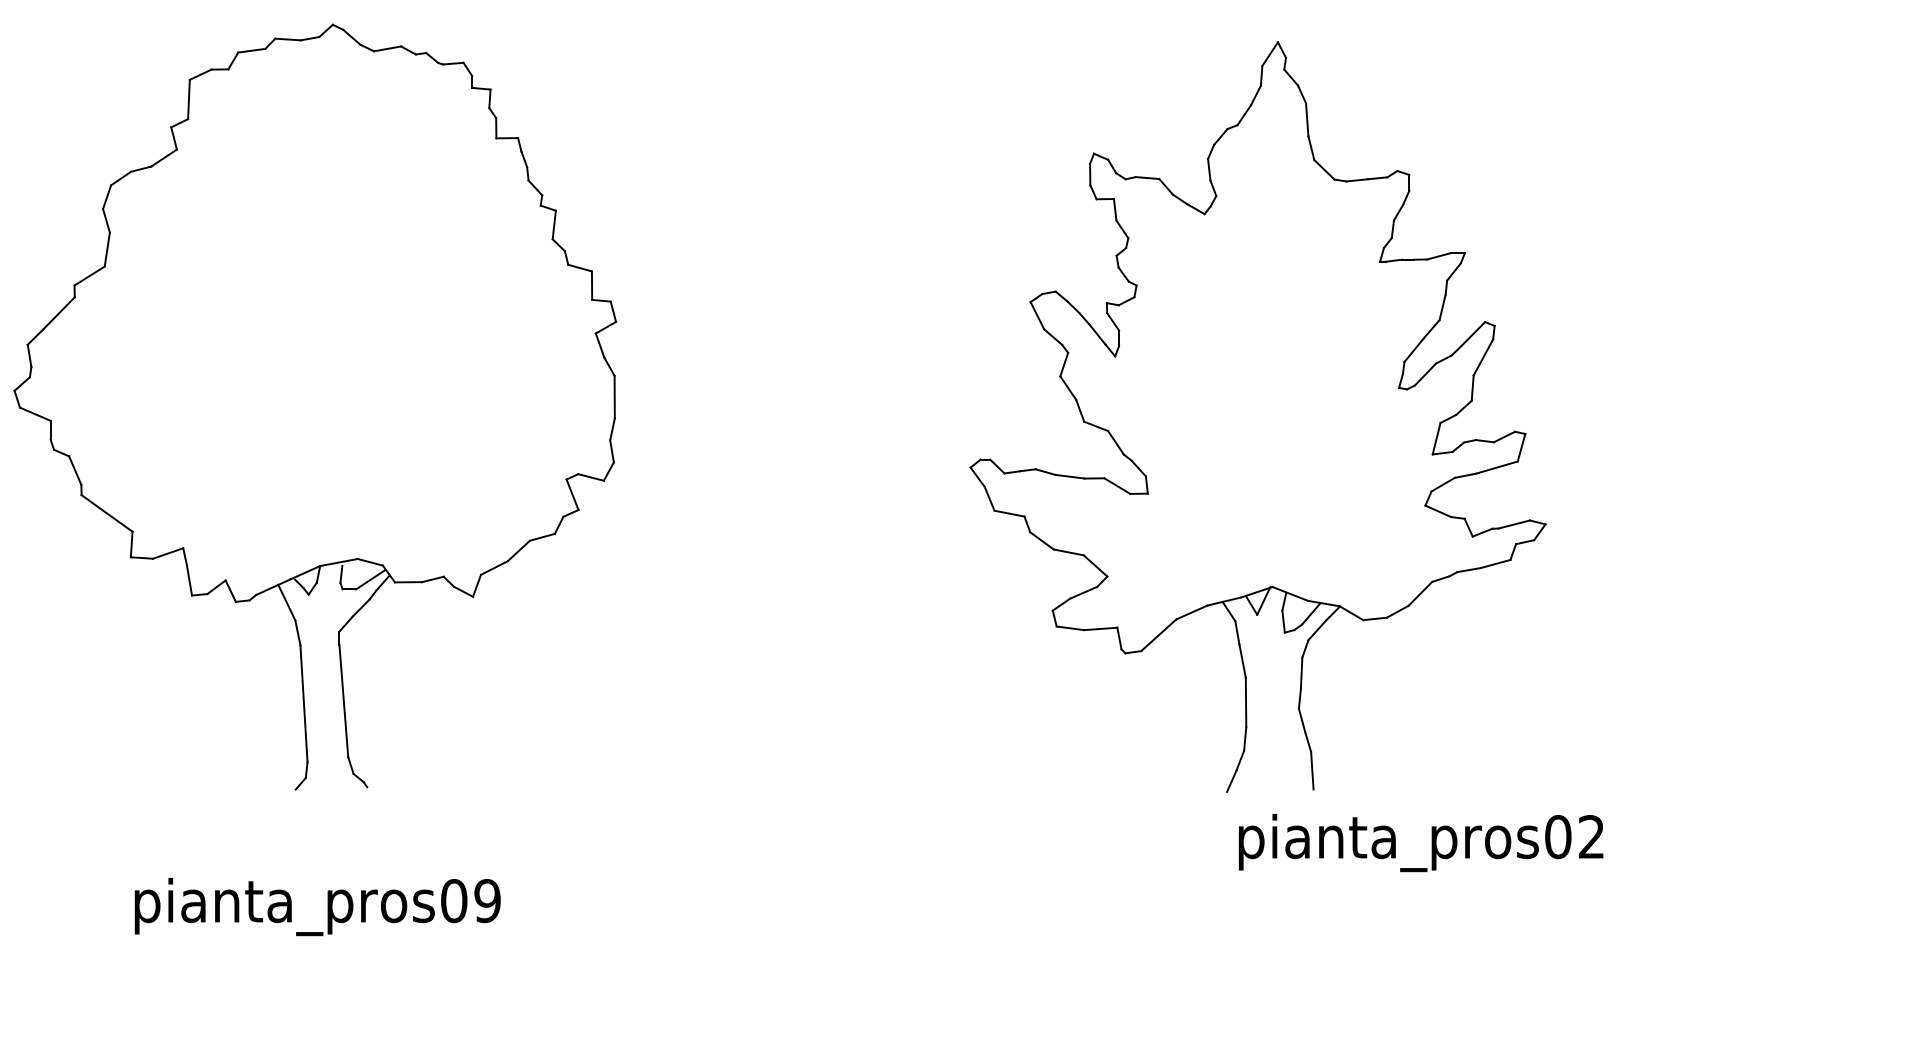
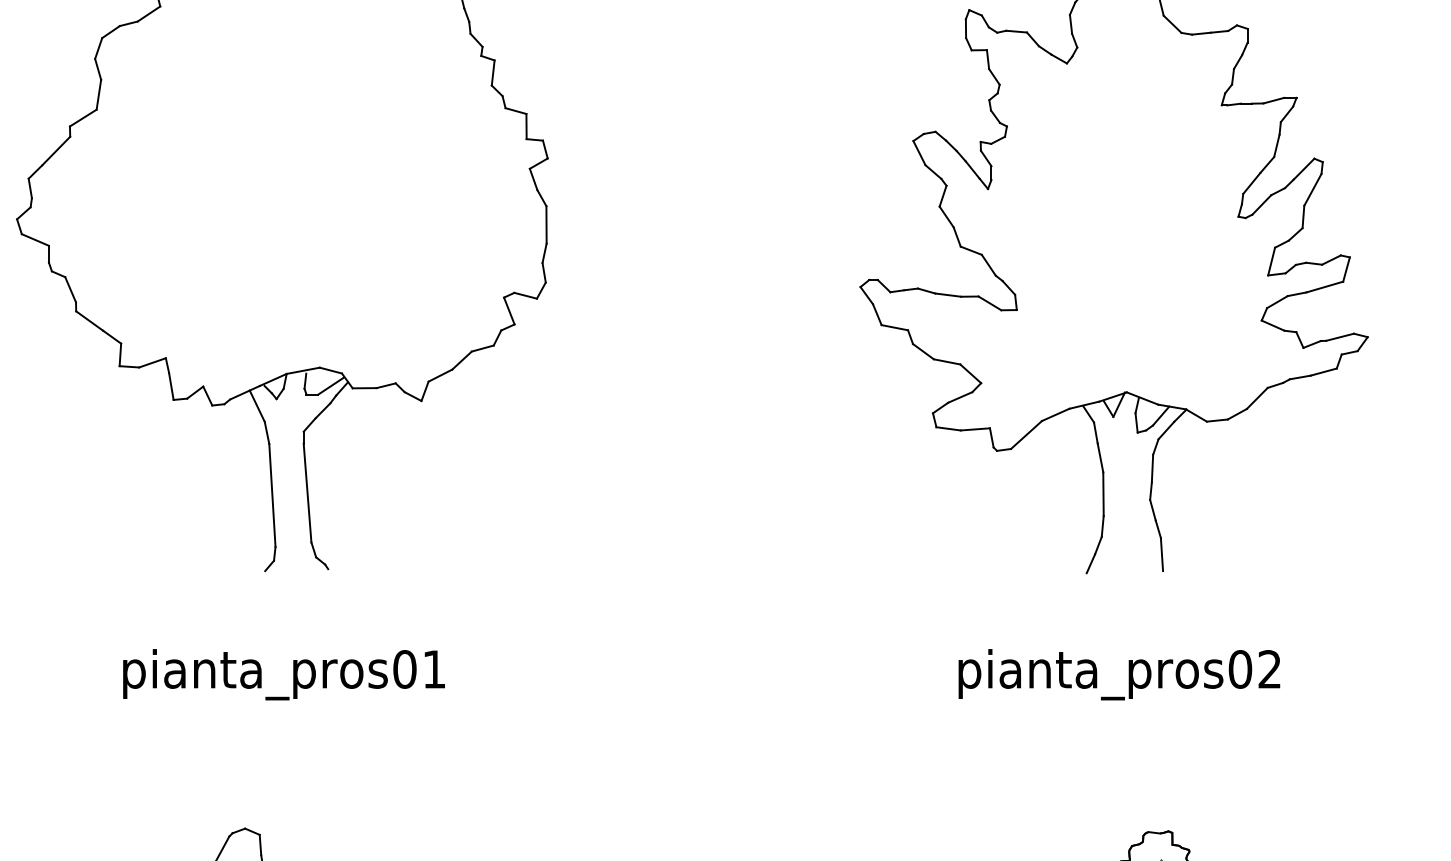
text: (1420, 843) -> (1118, 675), moved
text: (487, 901) -> (434, 669), pianta_pros09 -> pianta_pros01

